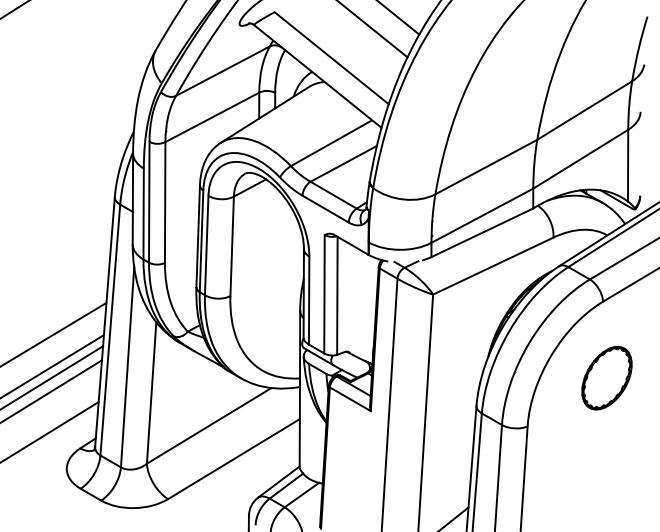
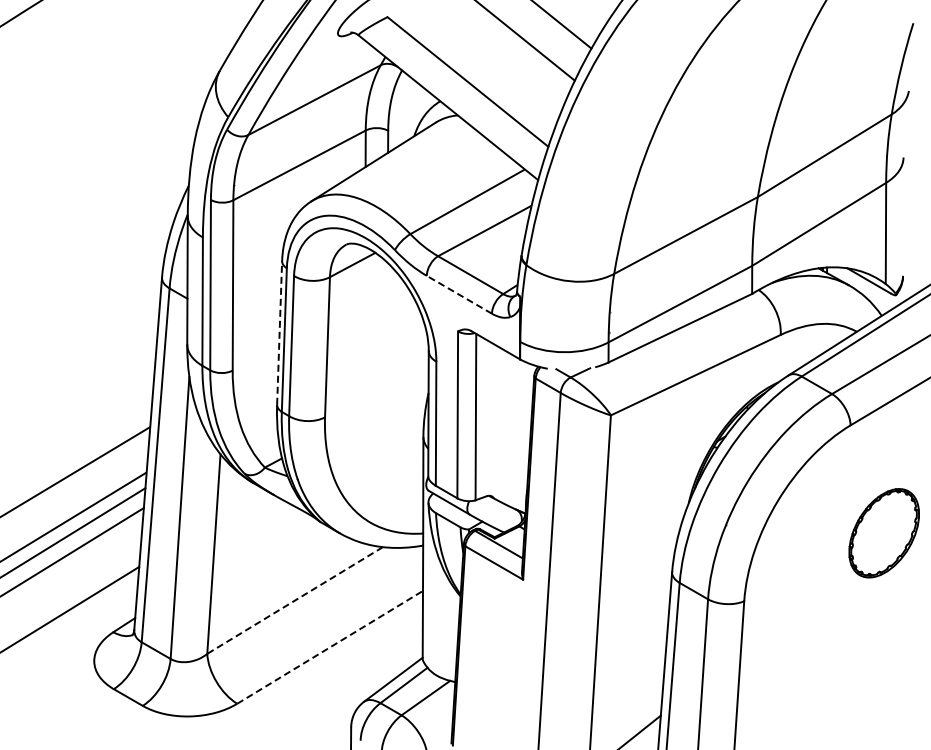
line: (325, 208) -> (459, 294), solid -> dashed
line: (198, 235) -> (279, 332), solid -> dashed
part: (606, 378) -> (883, 533), moved
line: (209, 425) -> (295, 600), solid -> dashed
line: (234, 459) -> (330, 647), solid -> dashed

